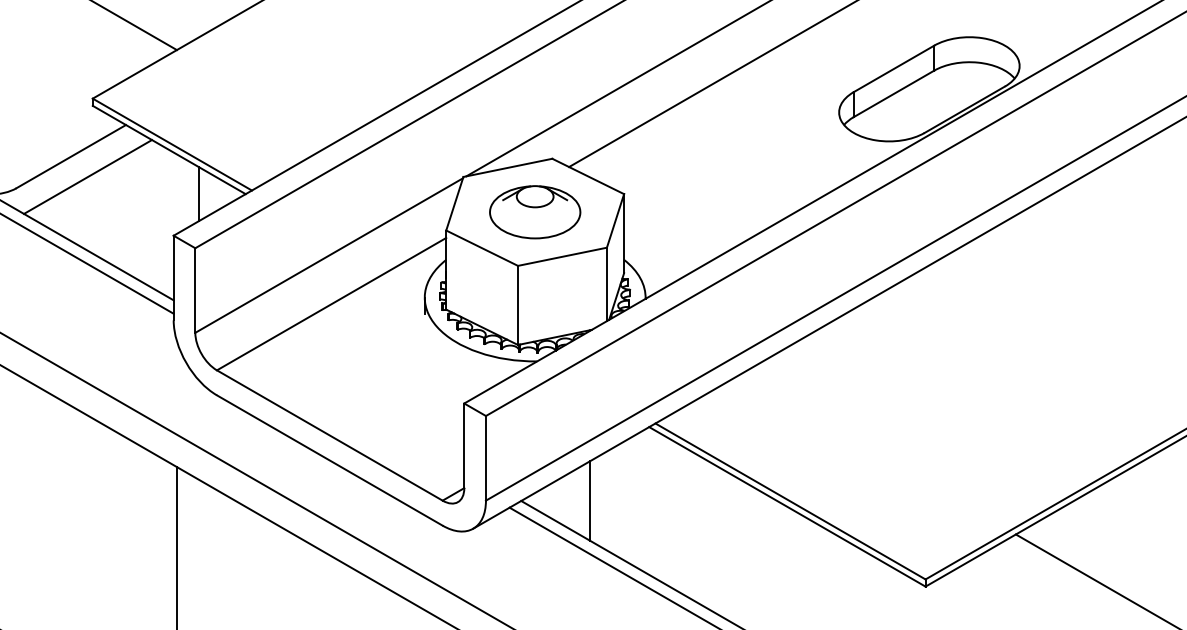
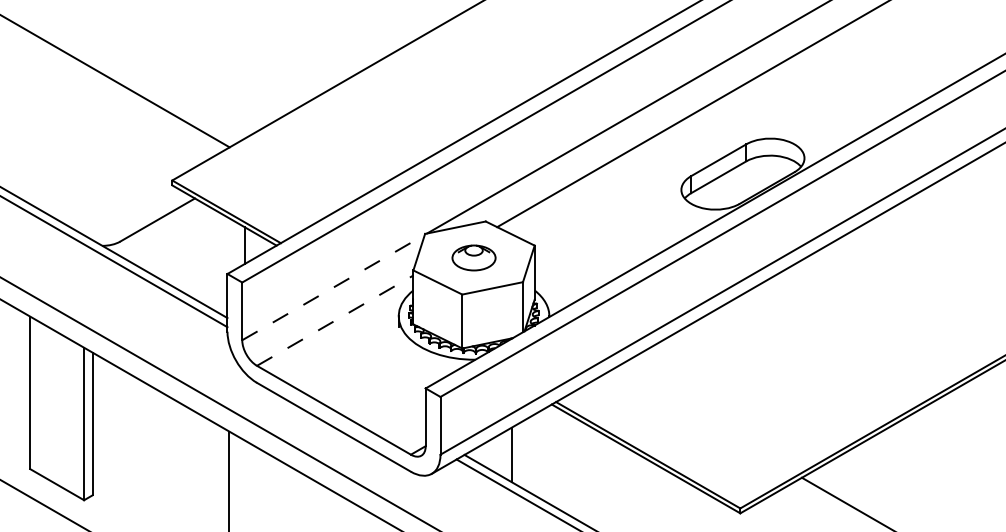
line: (87, 176) -> (168, 233), removed
part: (534, 211) -> (473, 257), size x0.7
line: (329, 255) -> (333, 287), solid -> dashed
line: (332, 303) -> (335, 320), solid -> dashed

